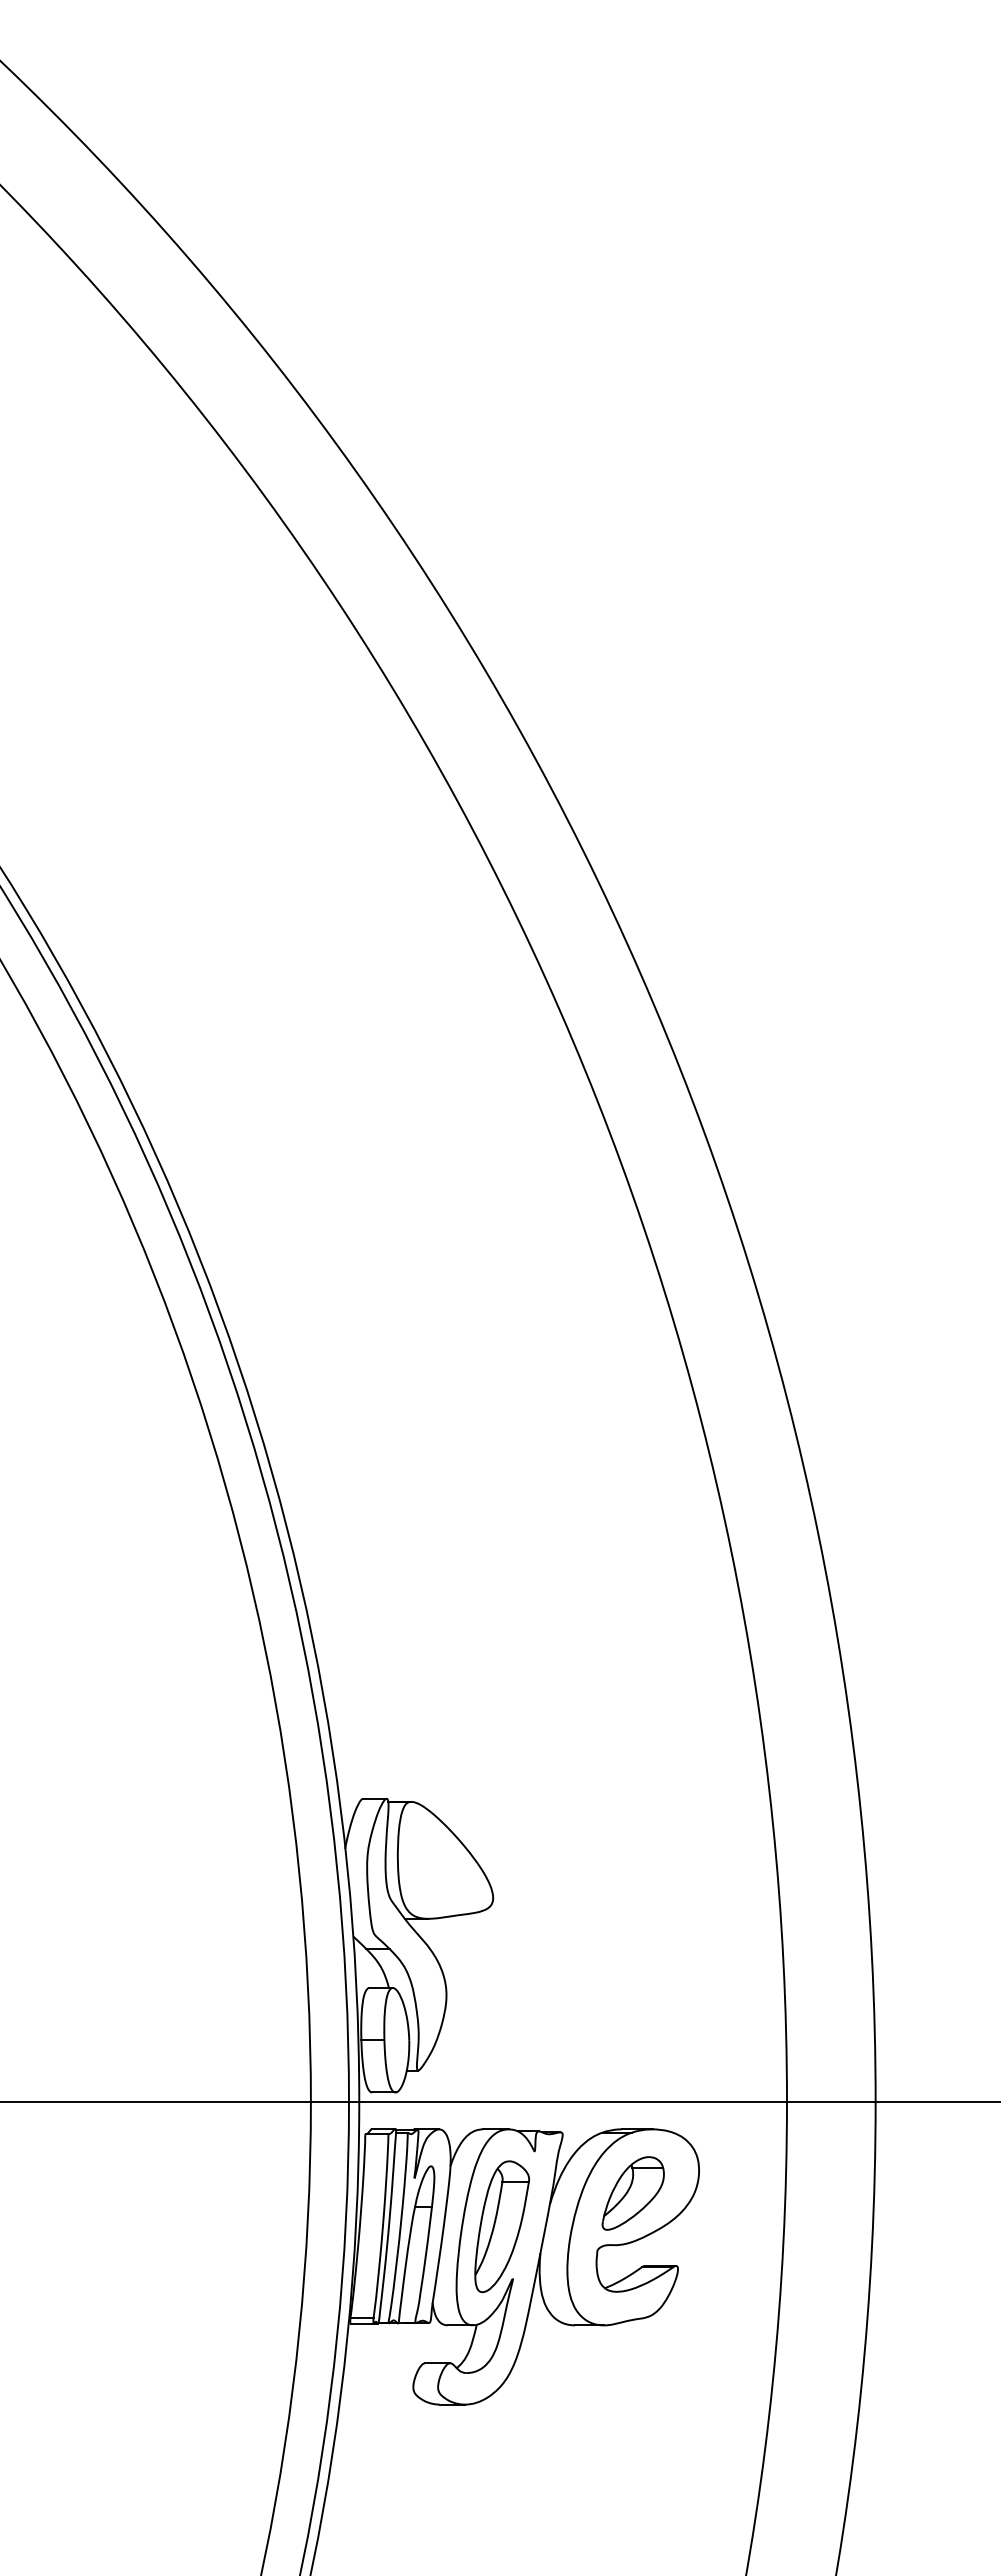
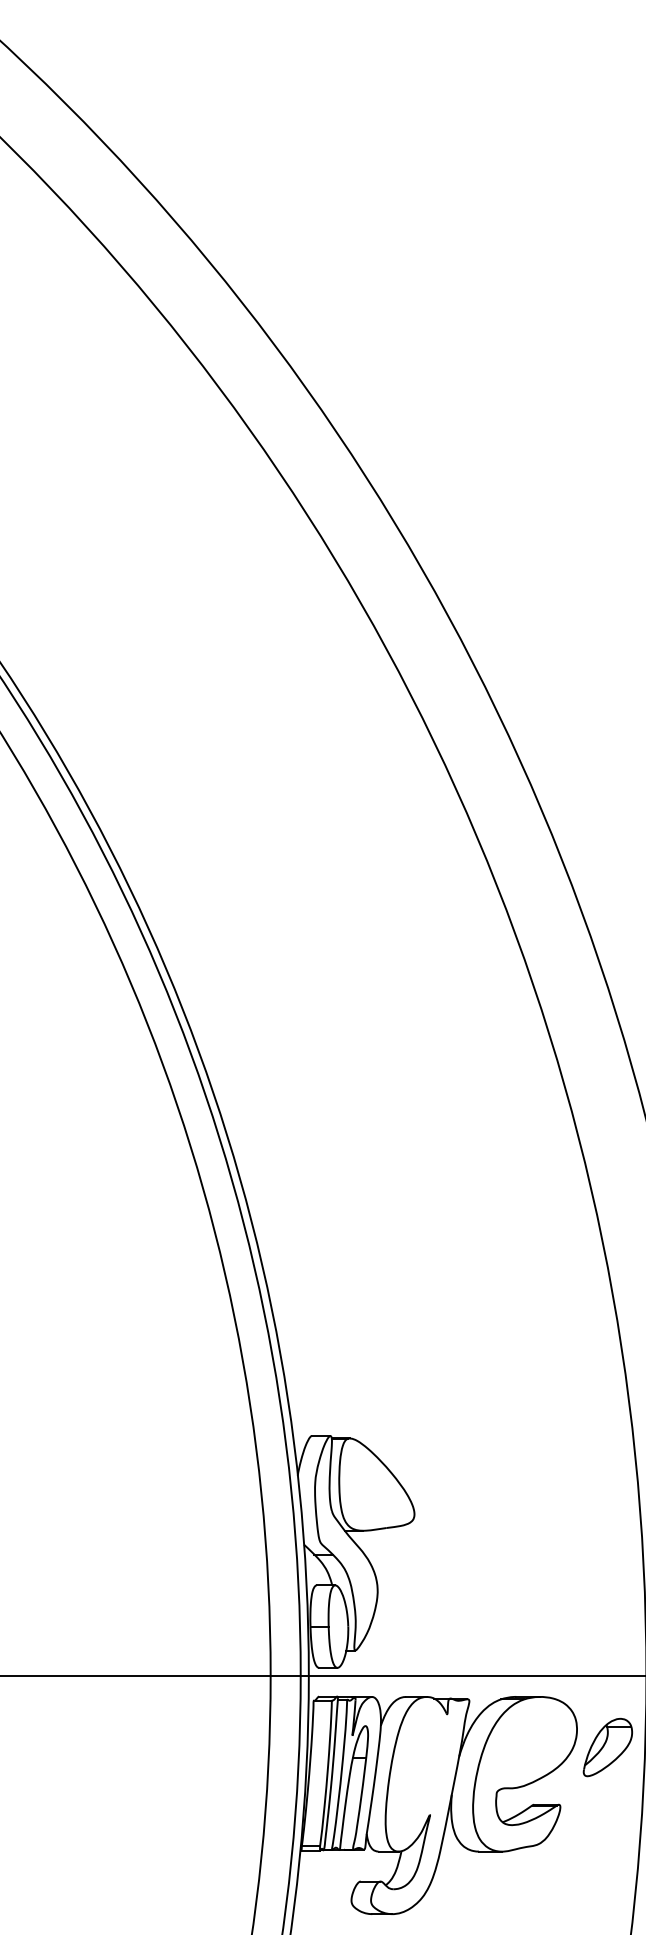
part: (632, 2193) -> (607, 1747), moved
part: (502, 2226) -> (421, 1773), removed

